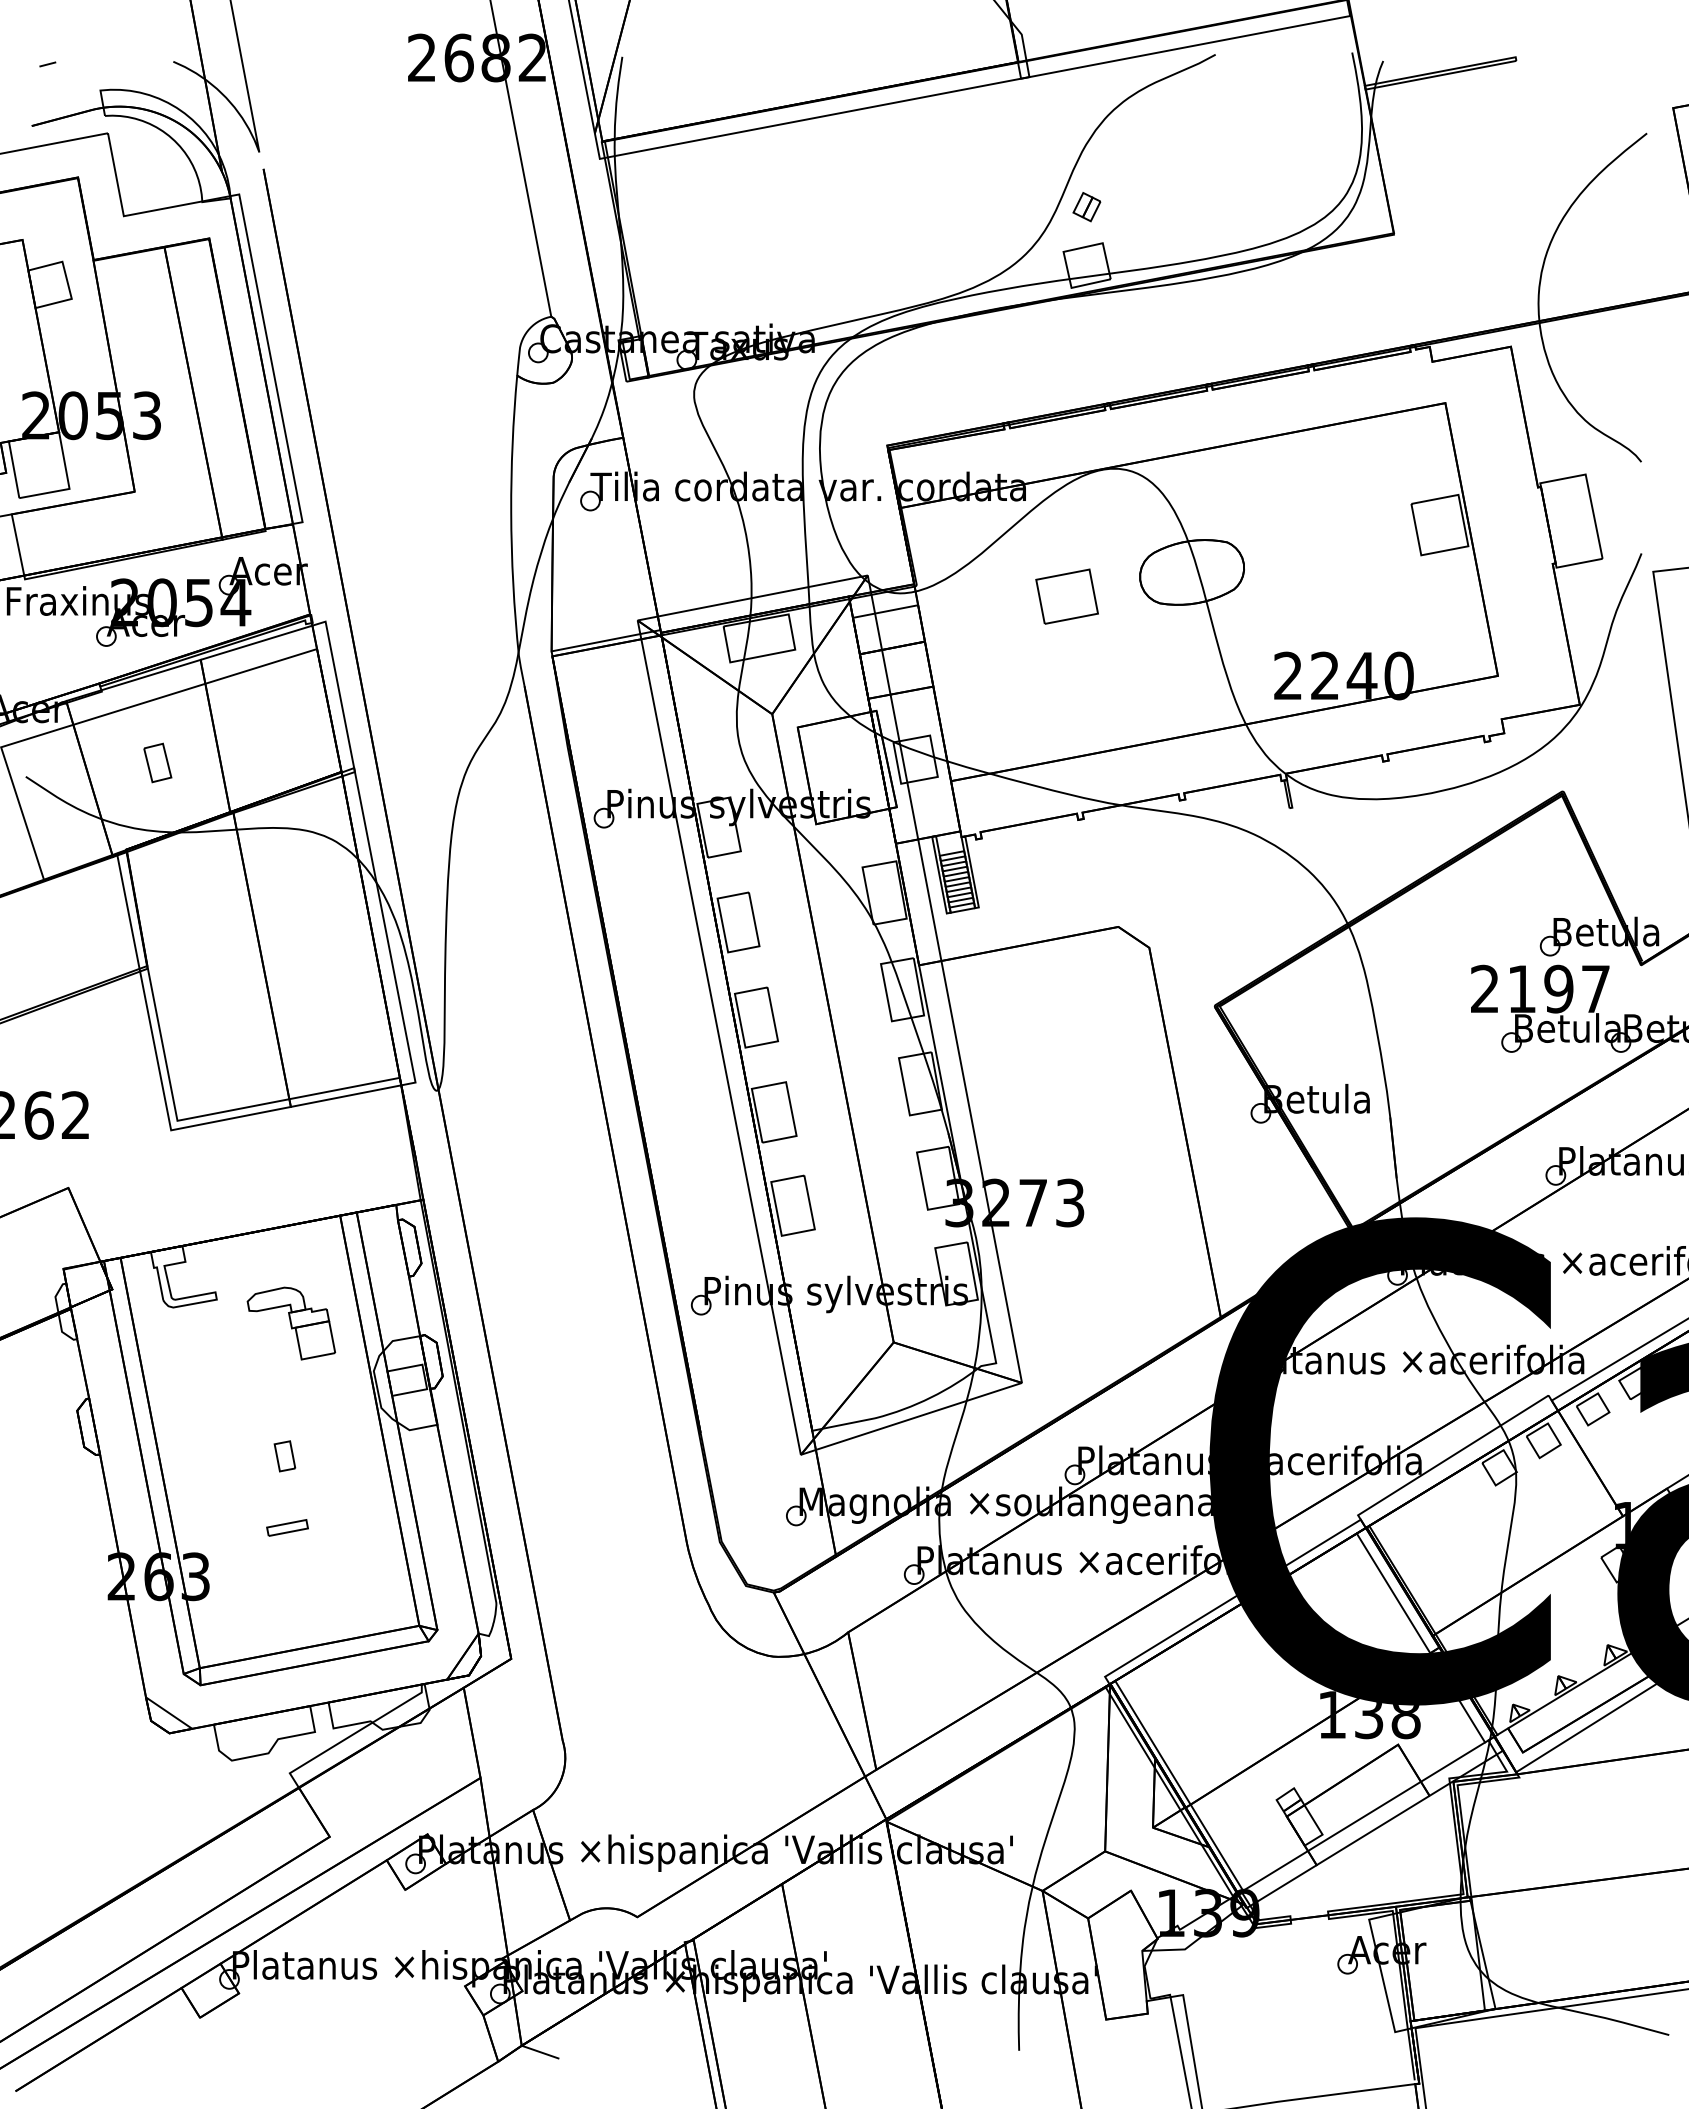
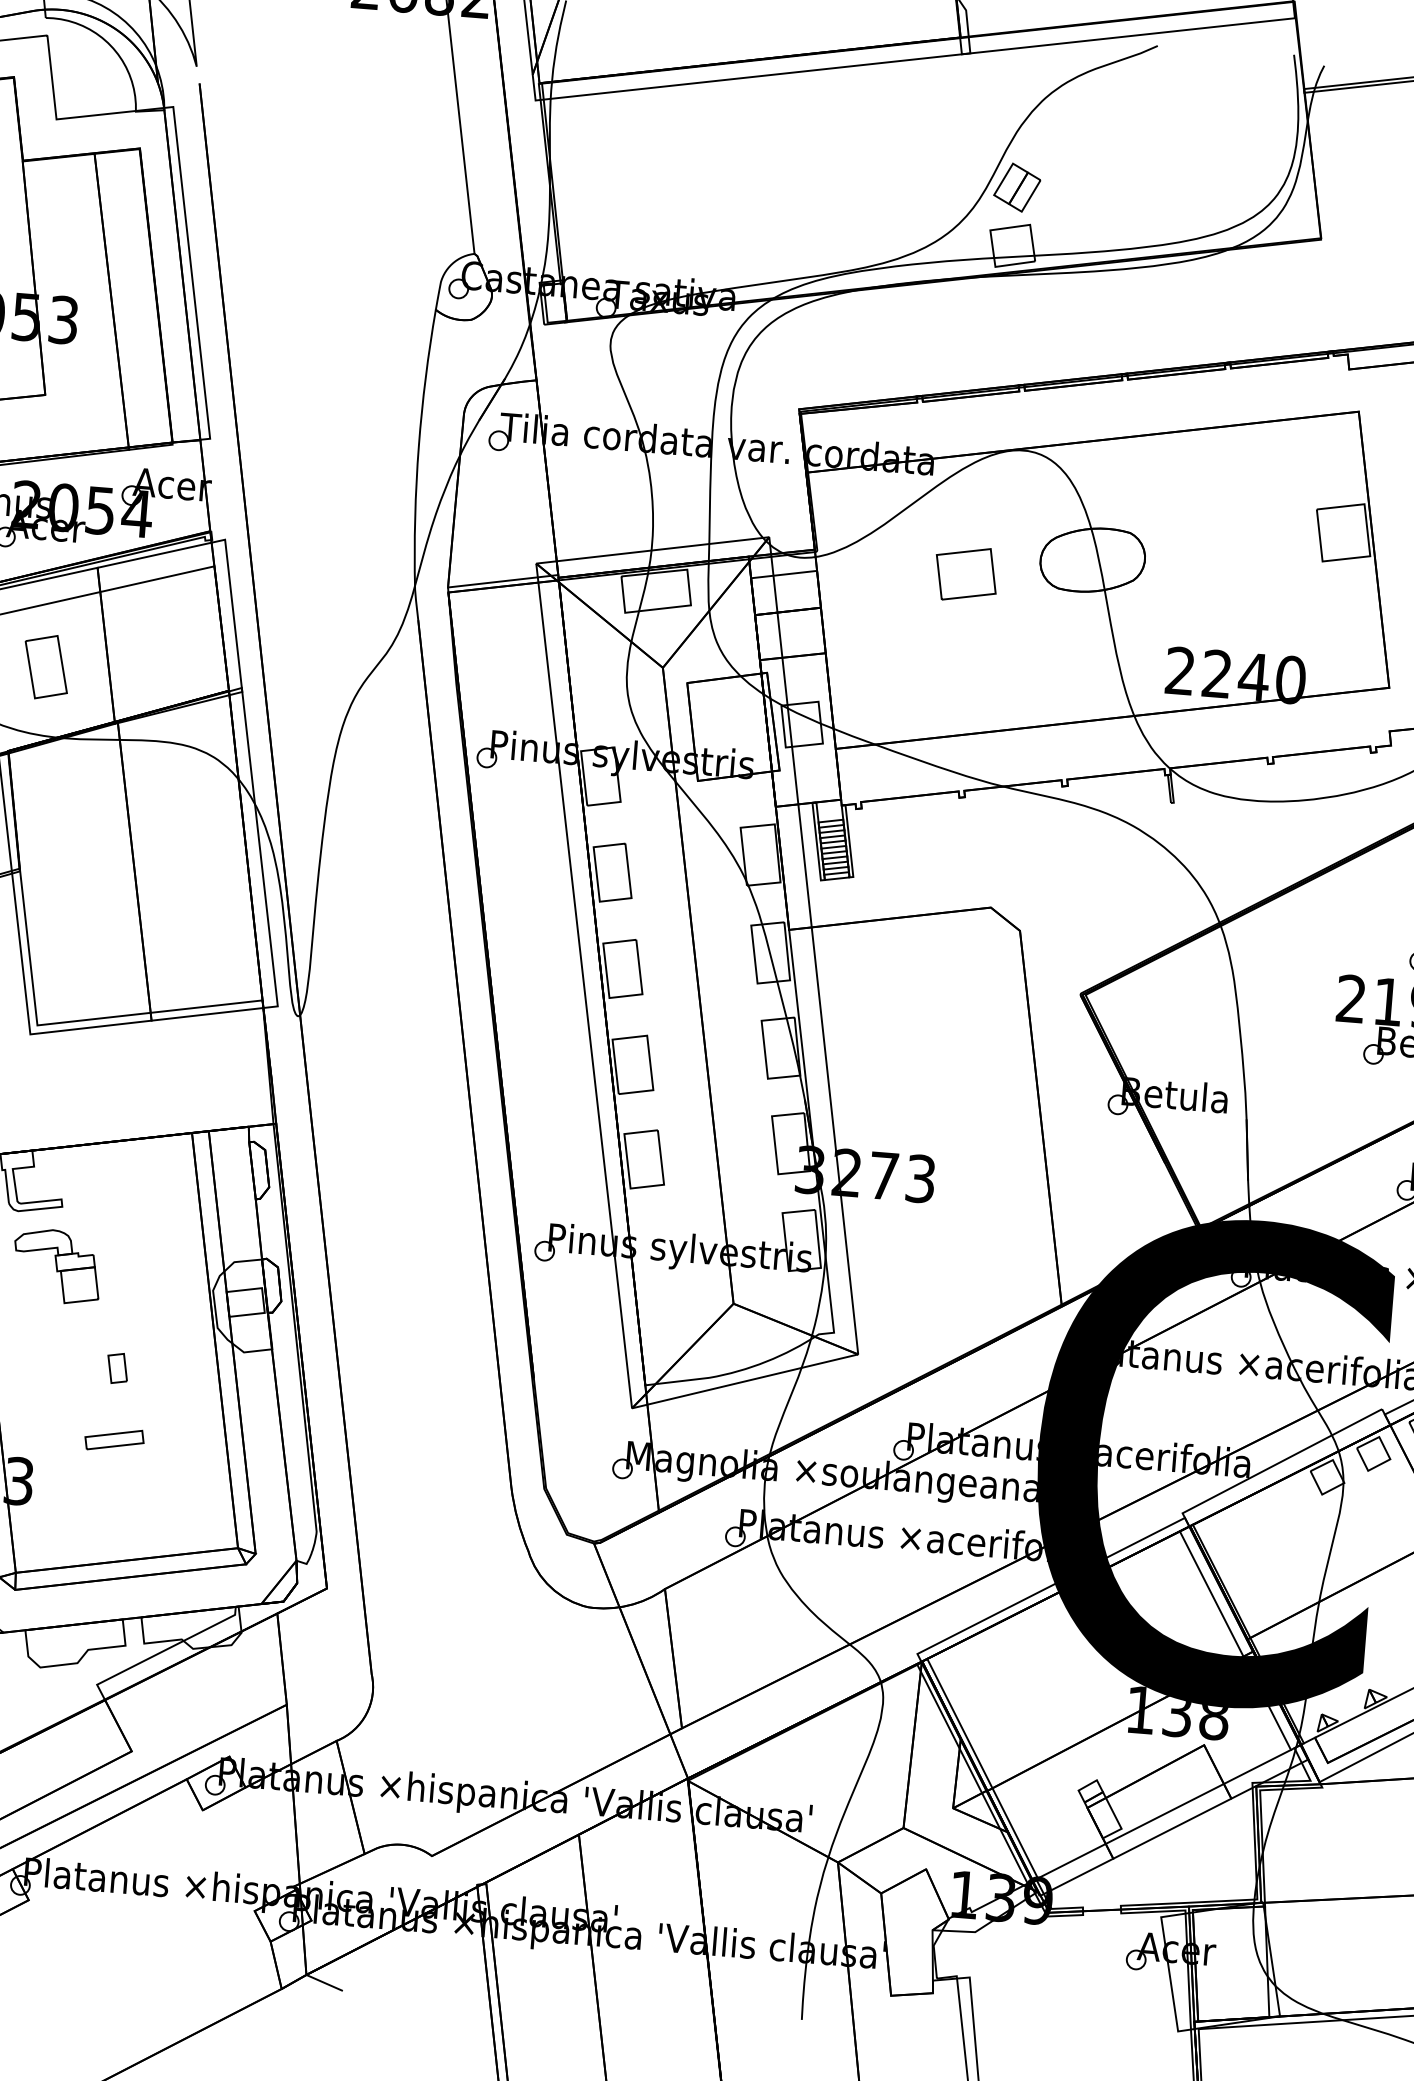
part: (1086, 206) -> (1016, 186), size x1.67
part: (157, 762) -> (46, 666), size x1.67
part: (291, 1323) -> (57, 1266), moved
part: (287, 1527) -> (114, 1439), size x1.43

